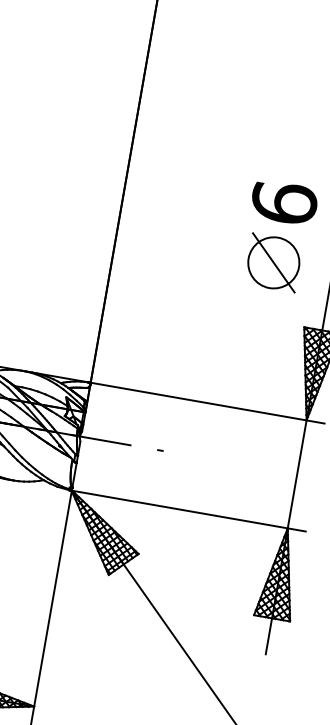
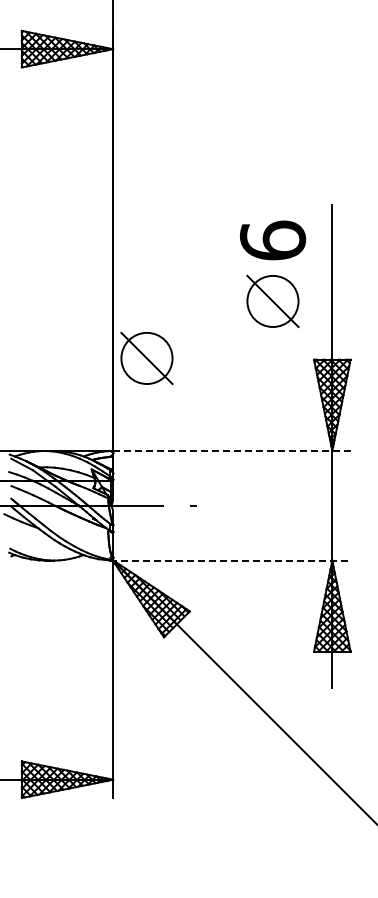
part: (139, 297) -> (146, 358), added
line: (206, 402) -> (230, 450), solid -> dashed
line: (188, 510) -> (231, 560), solid -> dashed

